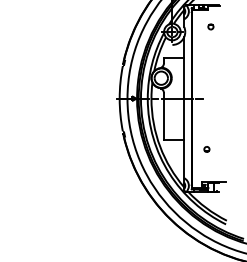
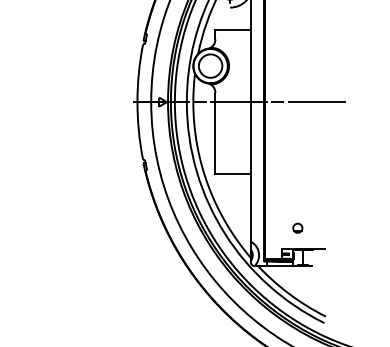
line: (221, 98) -> (316, 101), added
part: (206, 149) -> (297, 228), moved

